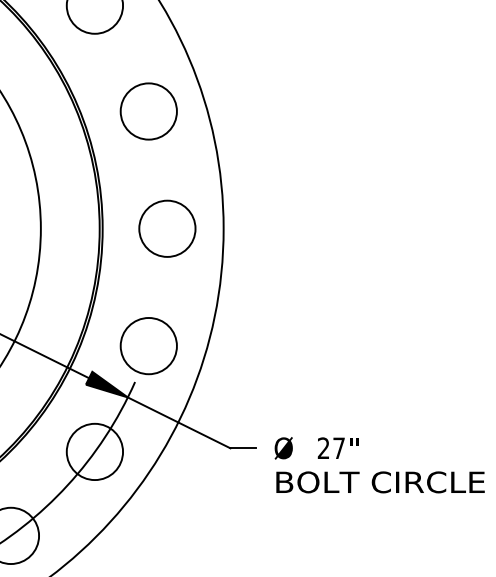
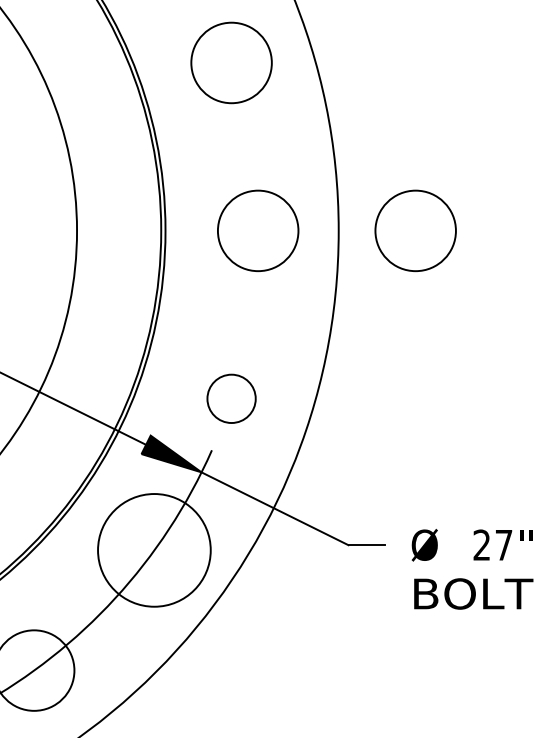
circle: (277, 228) -> (415, 230), added
circle: (148, 345) -> (231, 397), size x0.6
circle: (94, 451) -> (153, 549), size x1.4

